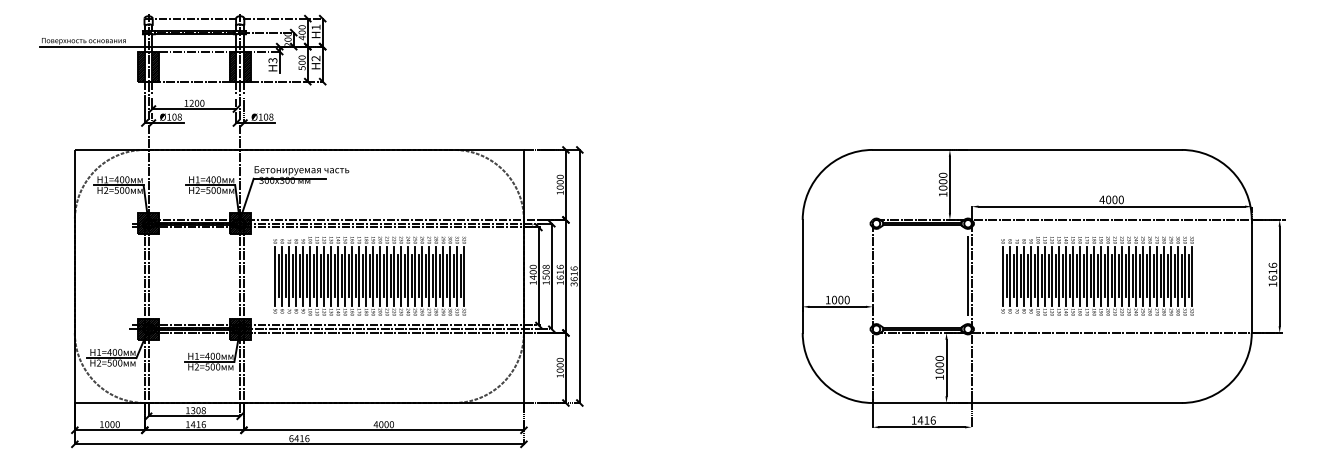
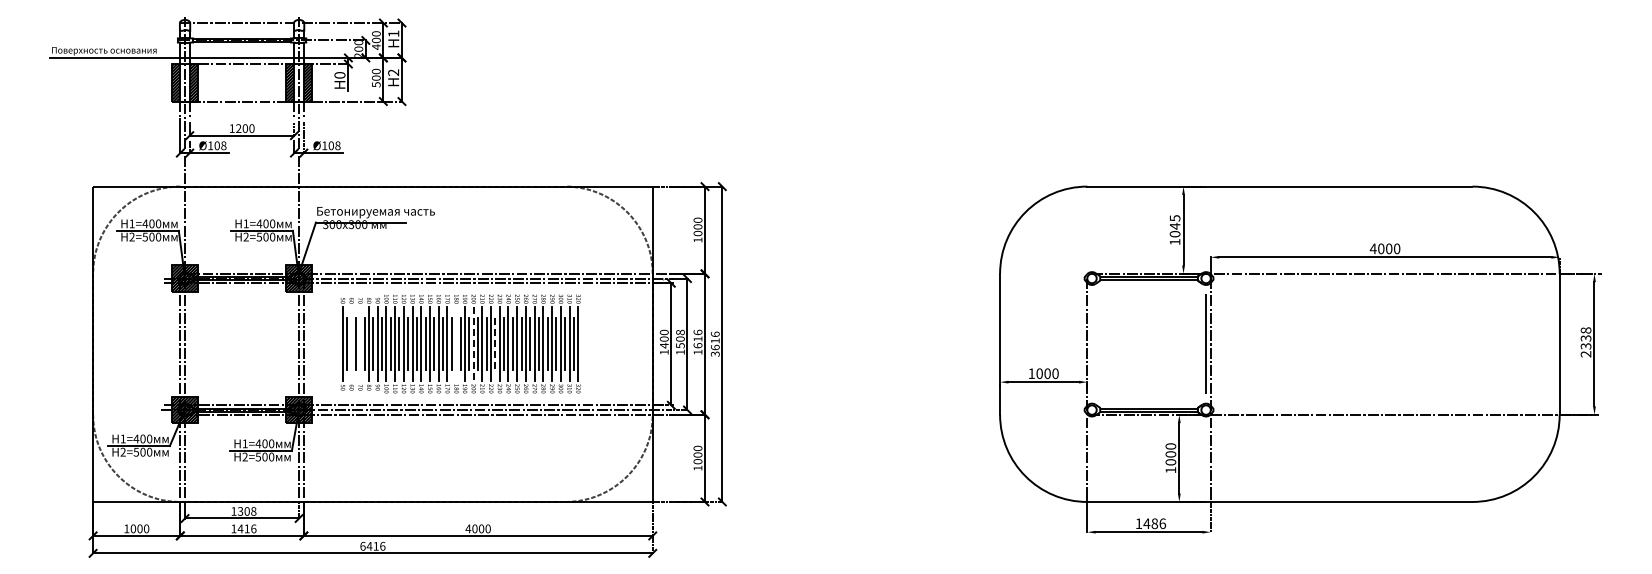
text: (272, 60) -> (339, 75), H3 -> H0
text: (942, 178) -> (1174, 222), 1000 -> 1045
part: (1097, 275) -> (1367, 343), removed
text: (1272, 275) -> (1585, 342), 1616 -> 2338
line: (282, 276) -> (351, 344), removed
line: (289, 276) -> (360, 344), removed
line: (366, 276) -> (456, 344), removed
line: (380, 276) -> (473, 344), solid -> dashed
line: (397, 276) -> (495, 344), solid -> dashed
text: (926, 420) -> (1154, 523), 1416 -> 1486

